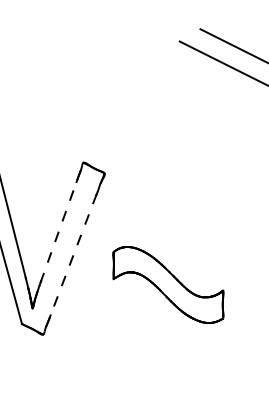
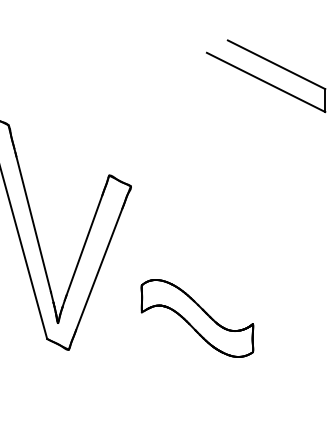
line: (61, 222) -> (87, 236), dashed -> solid
line: (73, 254) -> (99, 268), dashed -> solid
part: (168, 285) -> (197, 318), moved

